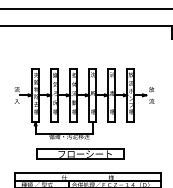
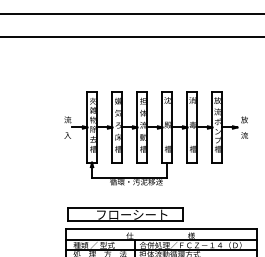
part: (80, 153) -> (125, 214), moved

